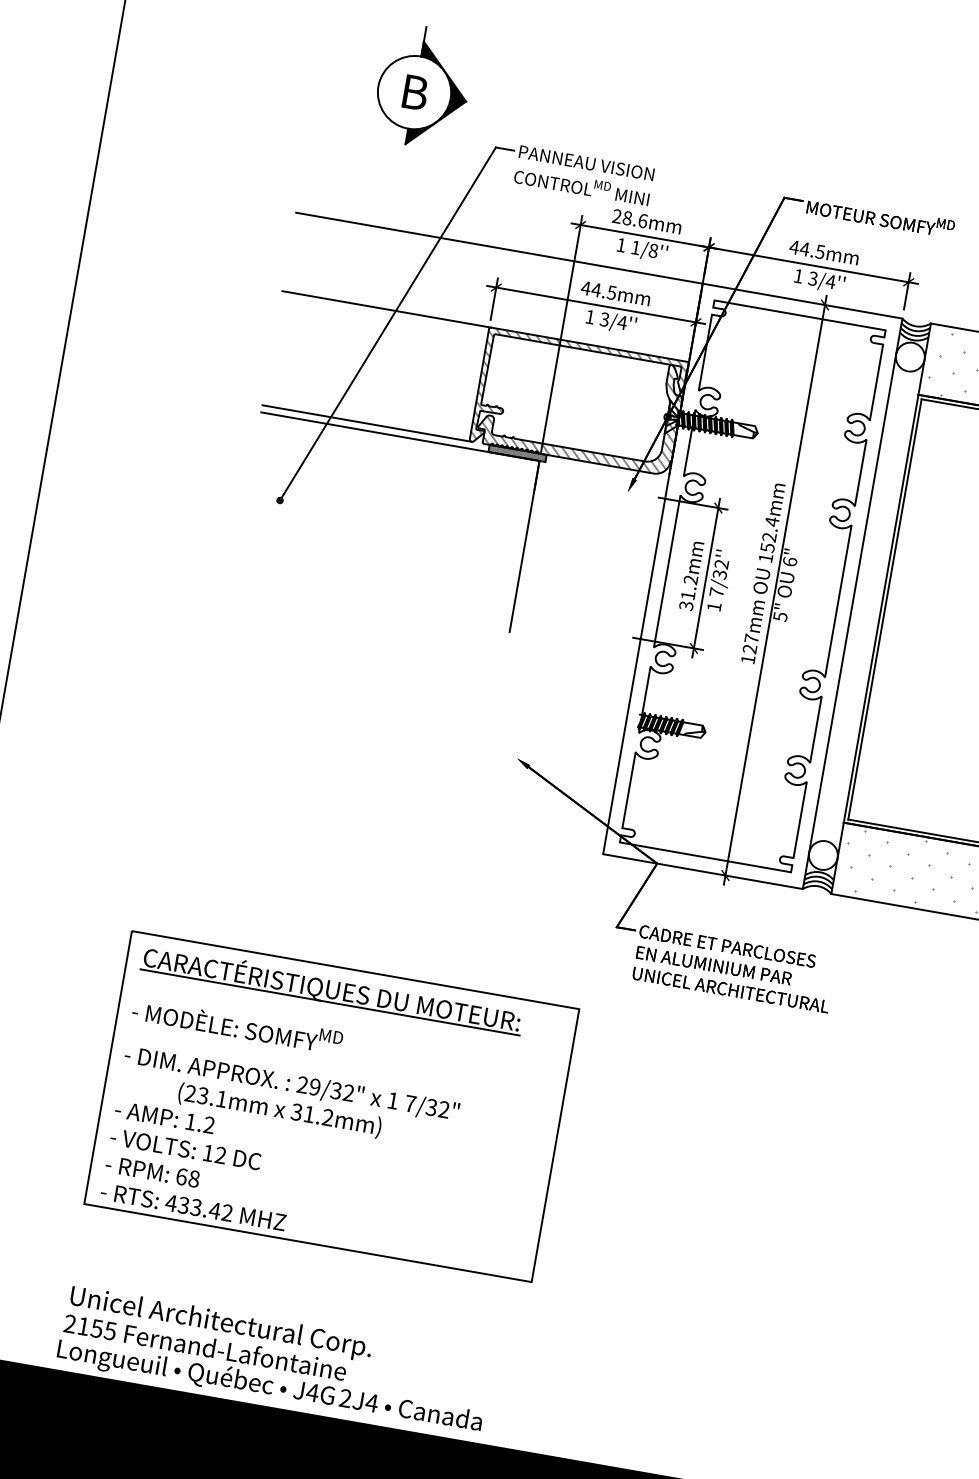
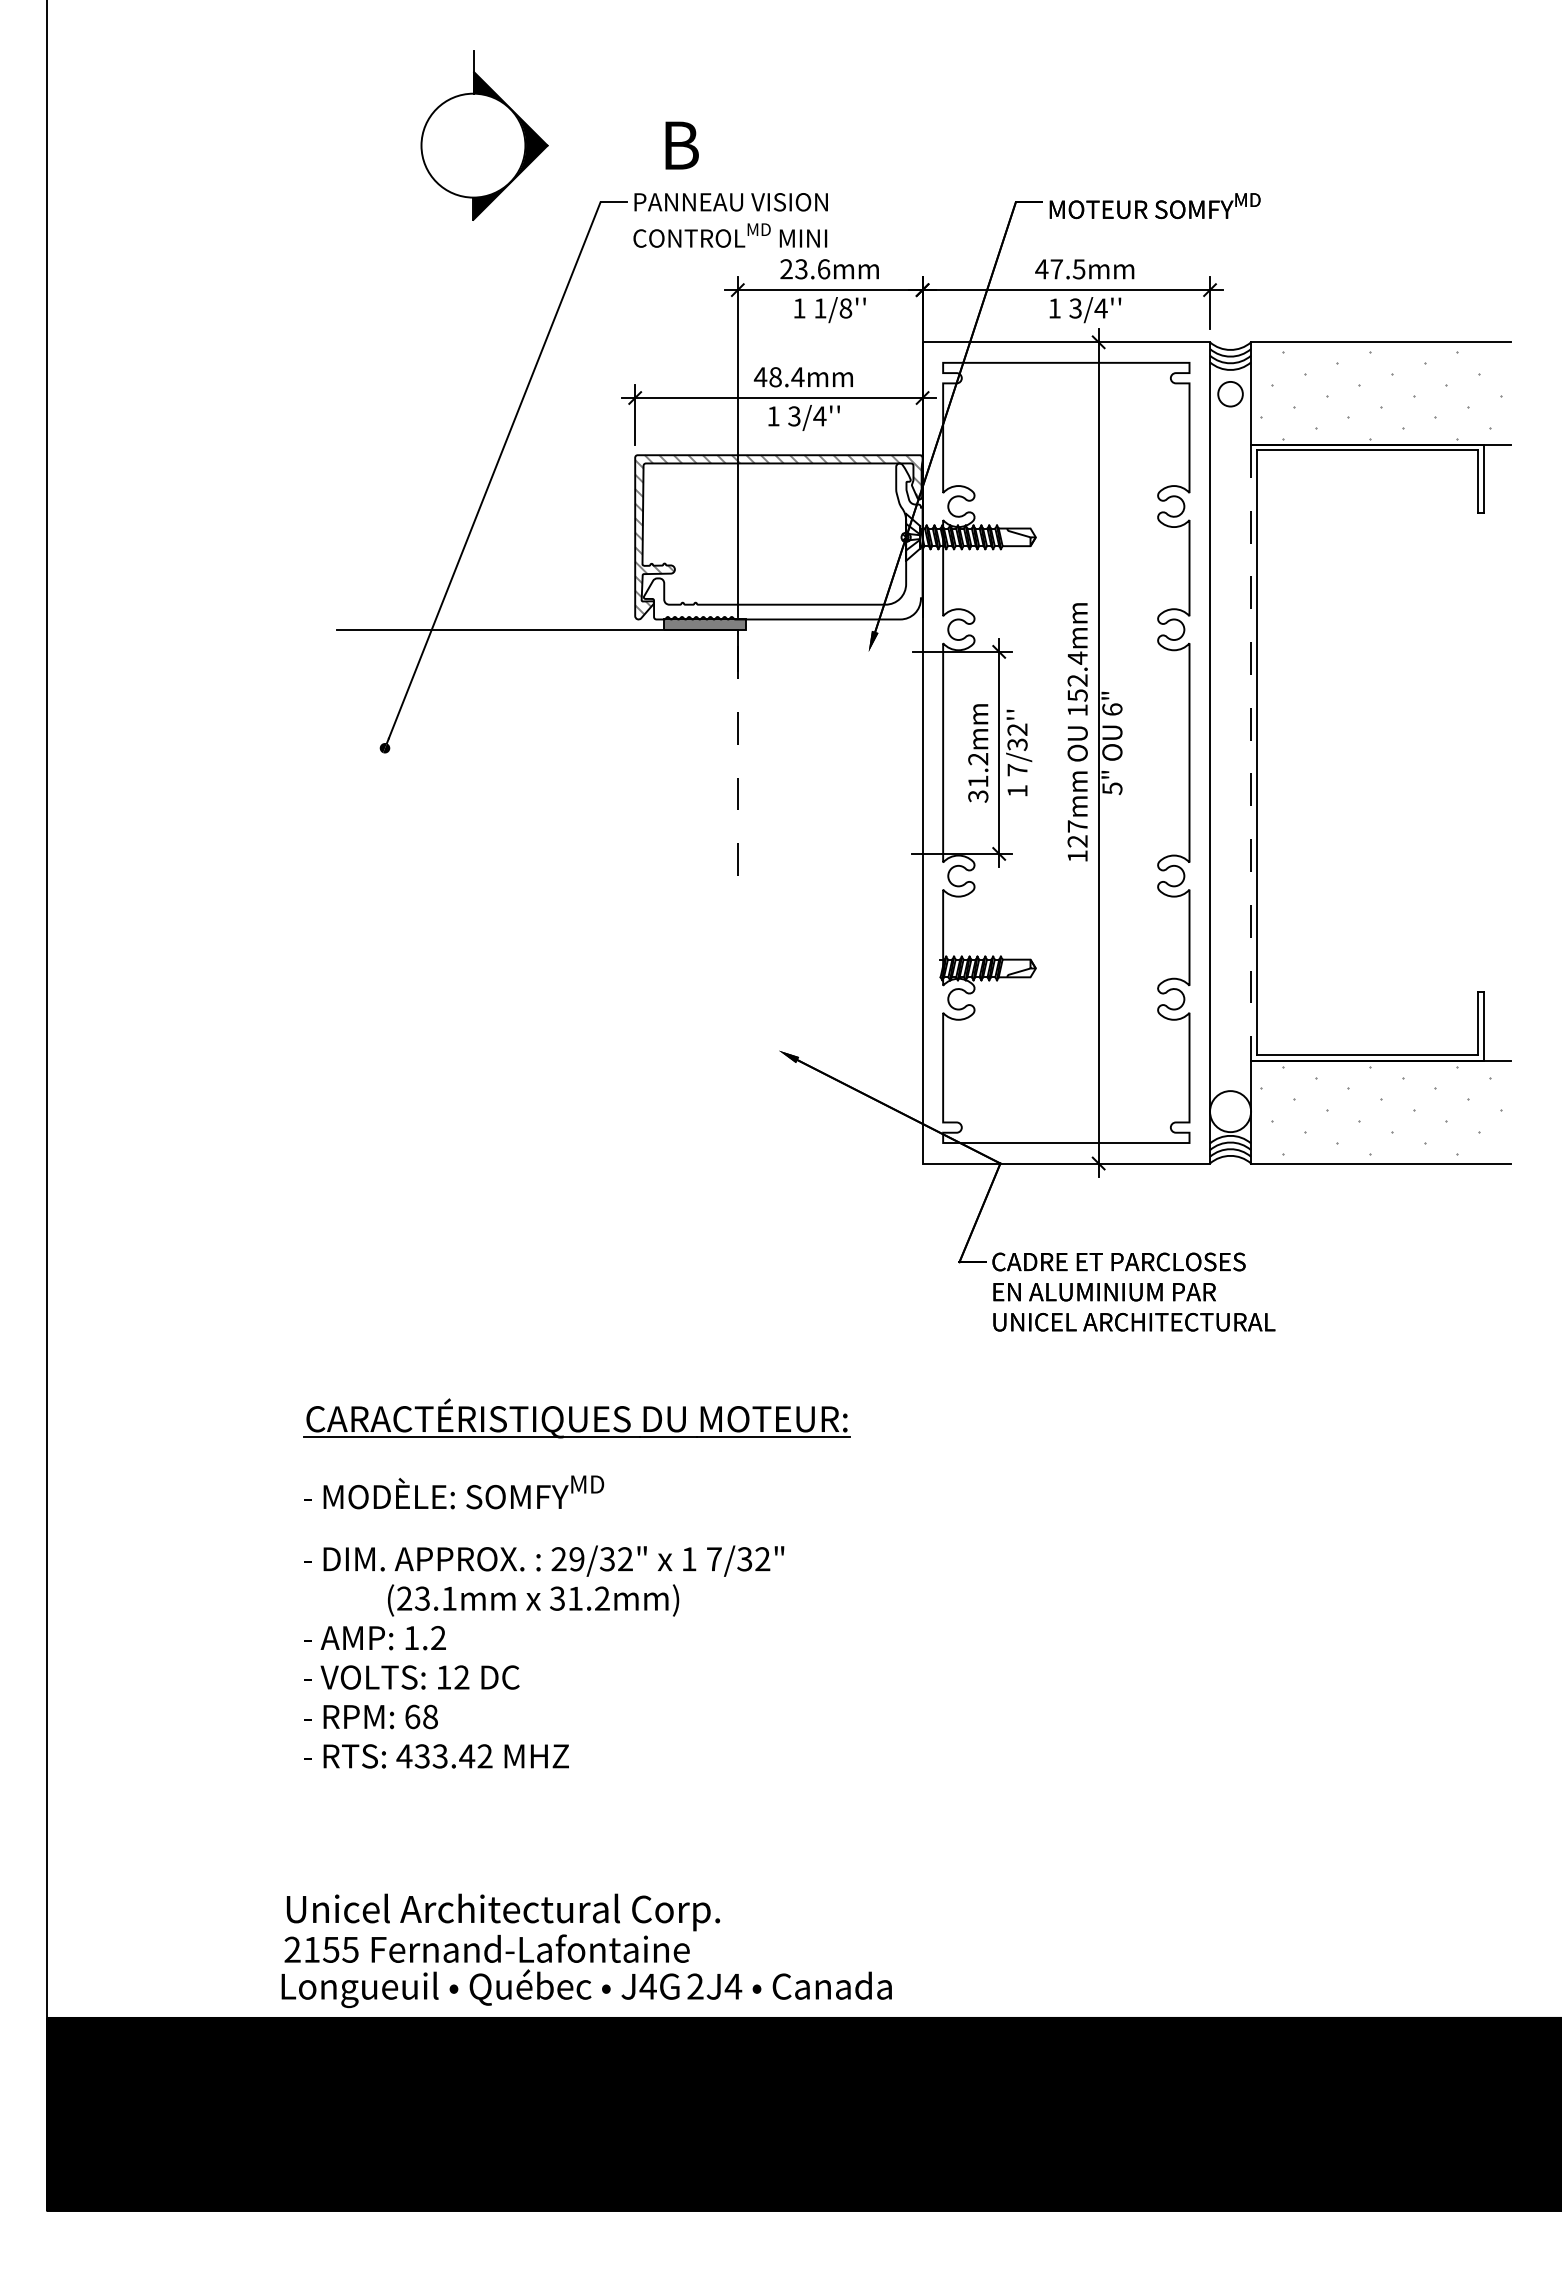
text: (415, 92) -> (681, 145), moved
text: (627, 218) -> (801, 269), 28.6mm -> 23.6mm
line: (499, 248) -> (629, 342), removed
text: (804, 249) -> (1056, 269), 44.5mm -> 47.5mm
text: (603, 291) -> (786, 377), 44.5mm -> 48.4mm
line: (386, 309) -> (487, 455), removed
circle: (910, 356) -> (1230, 393), size x0.6
hatch: (583, 405) -> (785, 541), removed
line: (366, 423) -> (487, 619), removed
line: (524, 546) -> (737, 752), solid -> dashed
line: (881, 608) -> (1251, 752), solid -> dashed
part: (331, 1106) -> (604, 1582), removed

